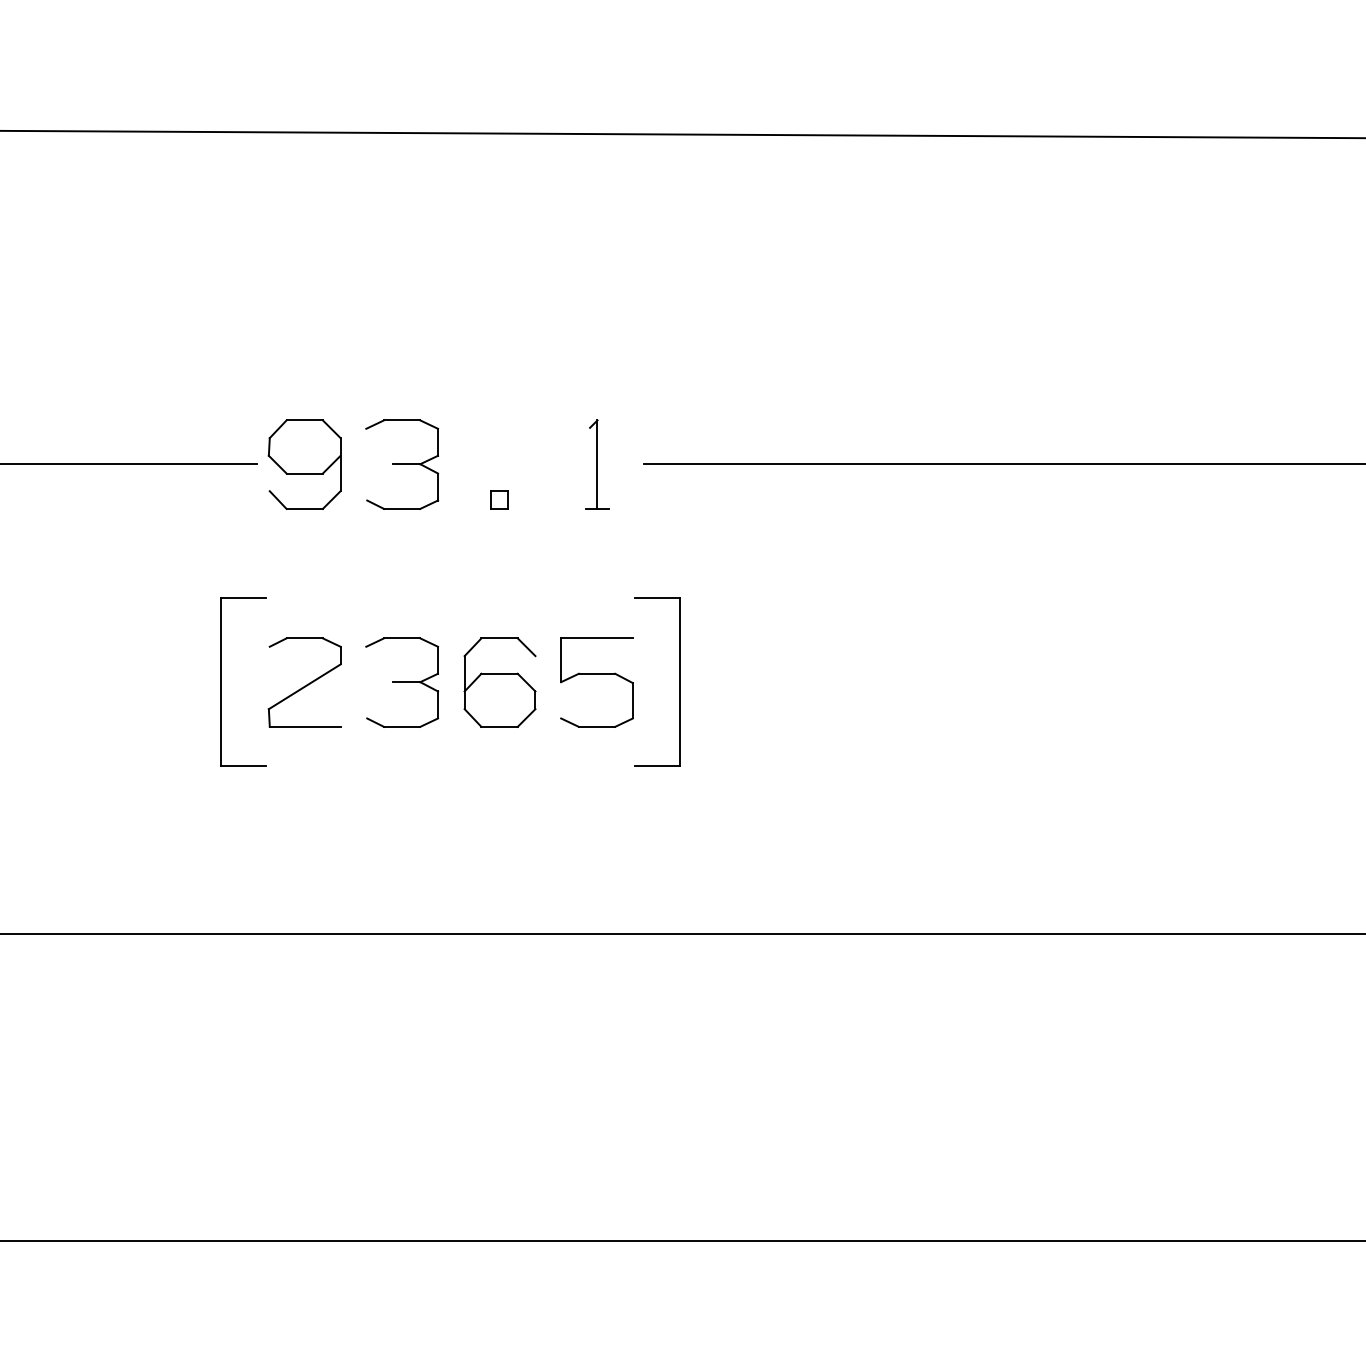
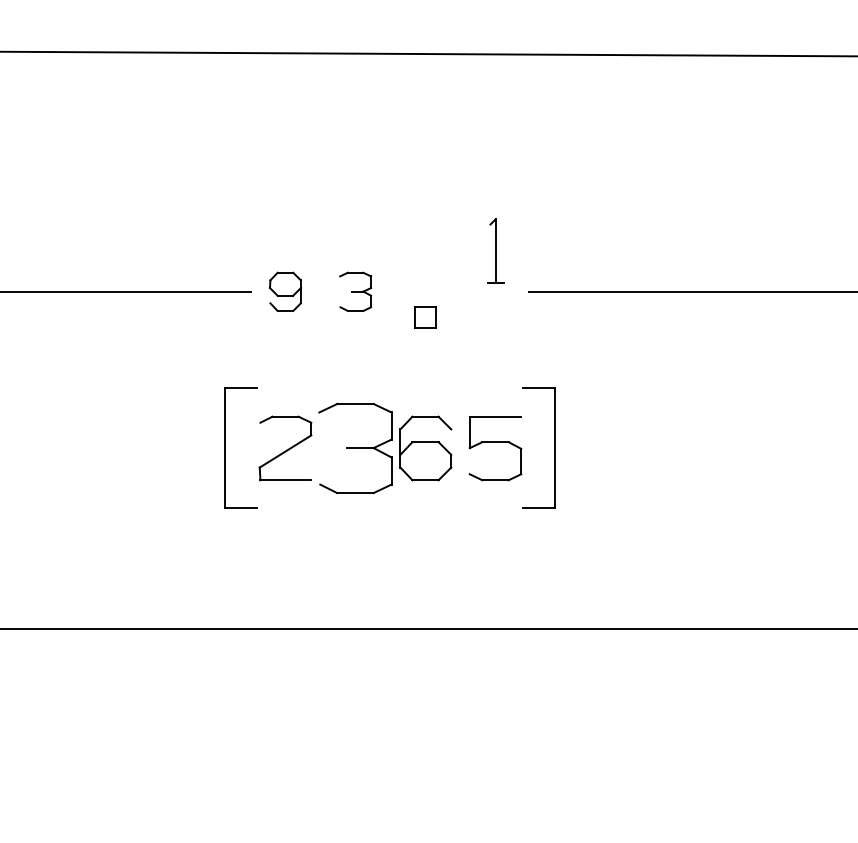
part: (304, 464) -> (285, 291), size x0.6
part: (402, 464) -> (355, 291), size x0.6
part: (597, 464) -> (495, 250), moved
part: (499, 499) -> (425, 316), size x1.6
part: (402, 682) -> (355, 448), size x1.4

